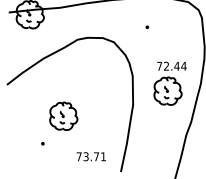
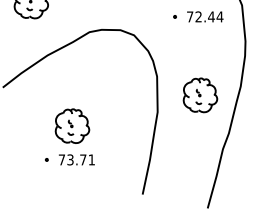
text: (171, 65) -> (204, 15), moved
text: (90, 156) -> (75, 159), moved

